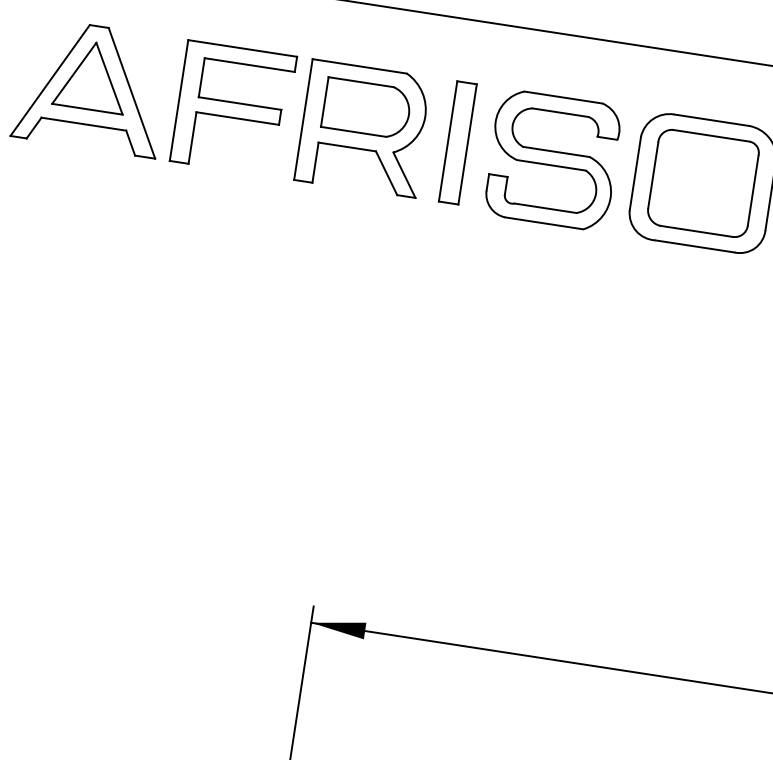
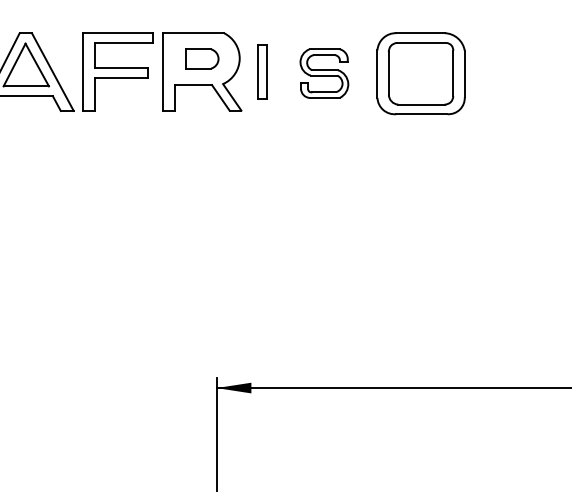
part: (367, 107) -> (202, 58), size x0.6
part: (457, 142) -> (262, 71), size x0.7
part: (553, 160) -> (324, 73), size x0.6

